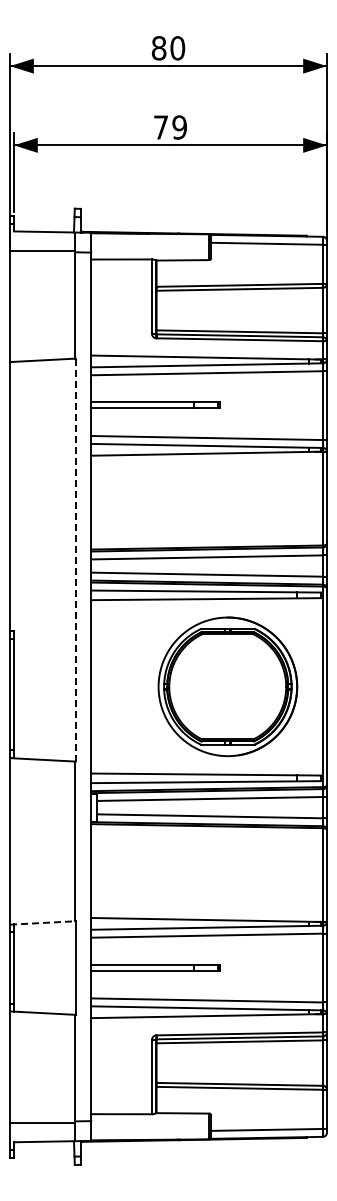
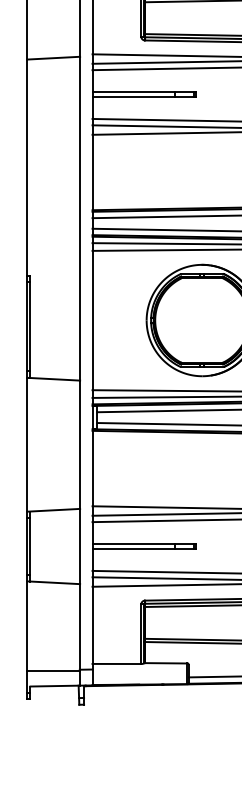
line: (75, 560) -> (79, 219), dashed -> solid
line: (42, 922) -> (53, 509), dashed -> solid

